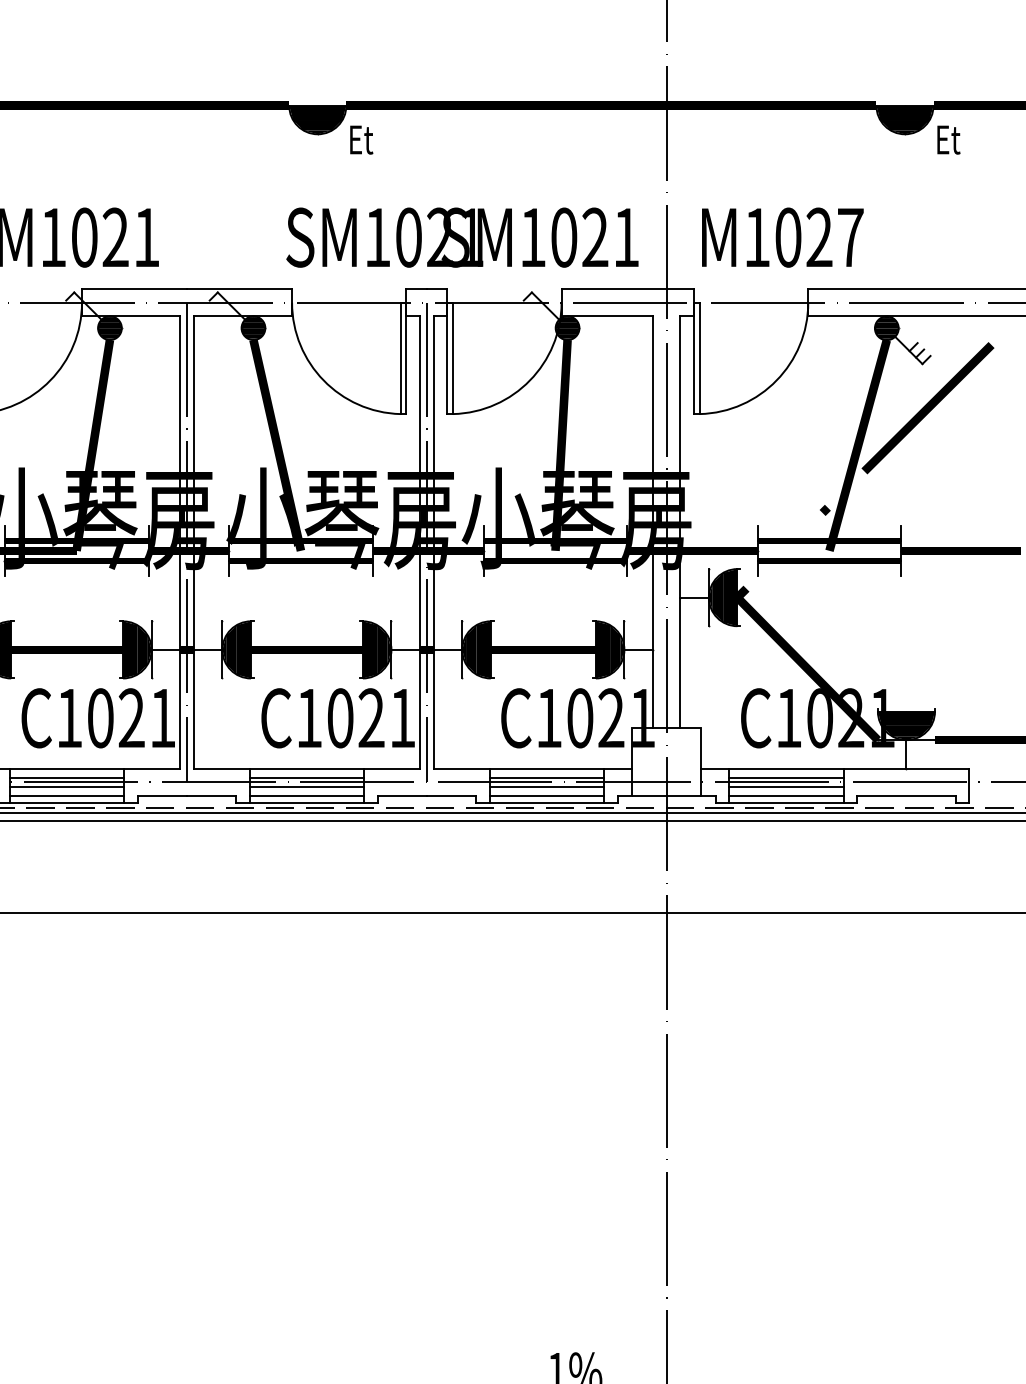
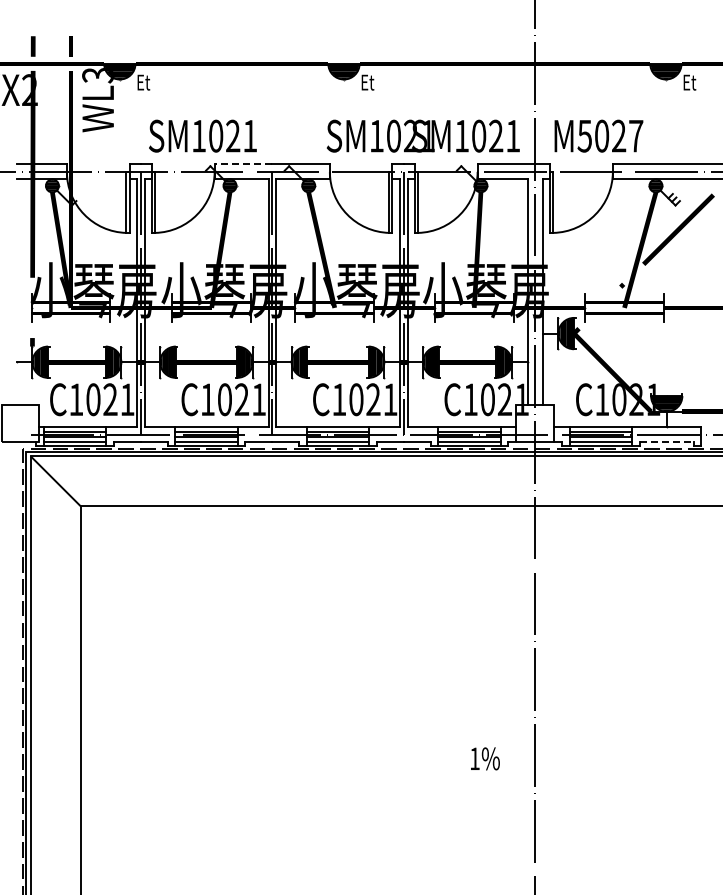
text: (756, 238) -> (584, 136), M1027 -> M5027
line: (134, 289) -> (243, 164), solid -> dashed
line: (906, 796) -> (666, 442), solid -> dashed

